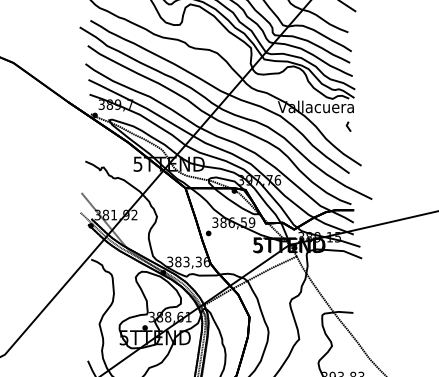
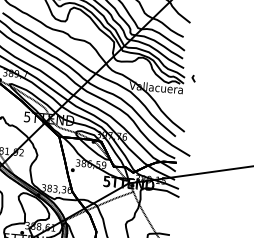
line: (348, 126) -> (193, 78), moved

